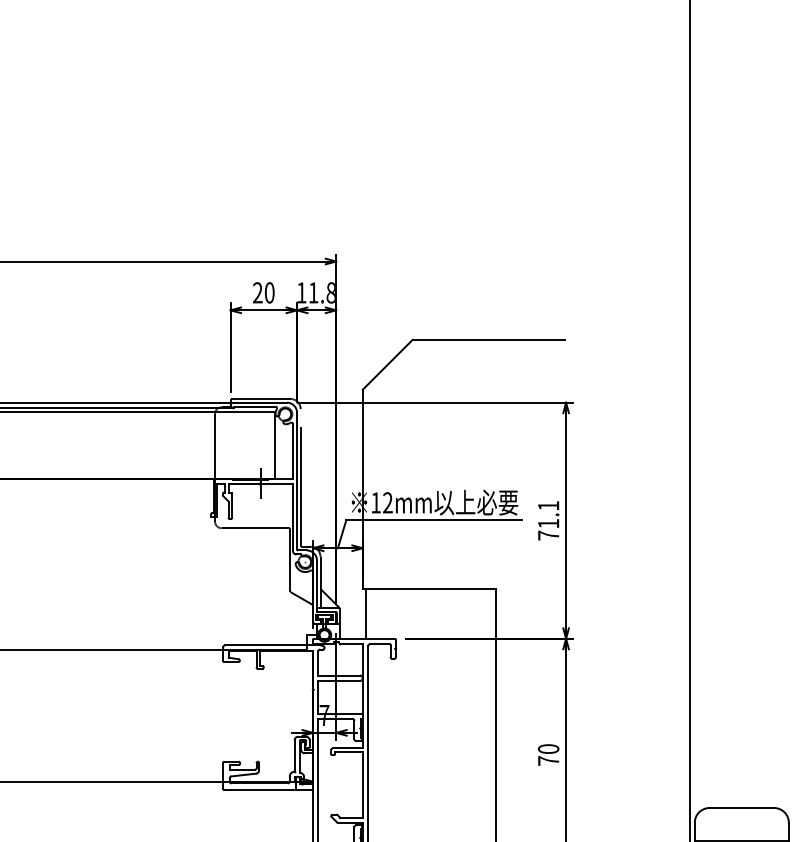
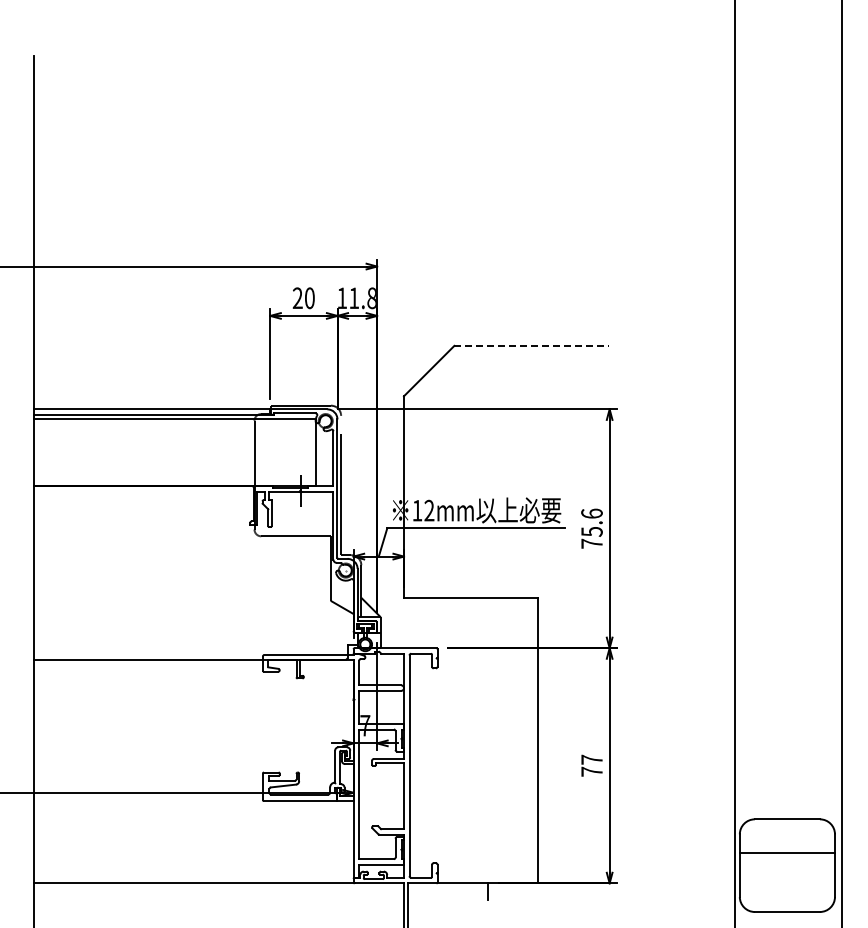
line: (489, 339) -> (532, 345), solid -> dashed
text: (548, 514) -> (591, 522), 71.1 -> 75.6
line: (366, 613) -> (407, 622), removed
text: (548, 748) -> (591, 759), 70 -> 77

